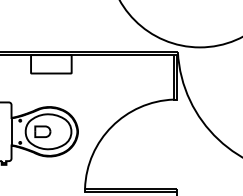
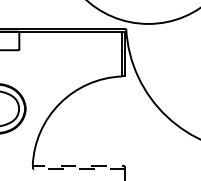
line: (85, 190) -> (33, 167), solid -> dashed

